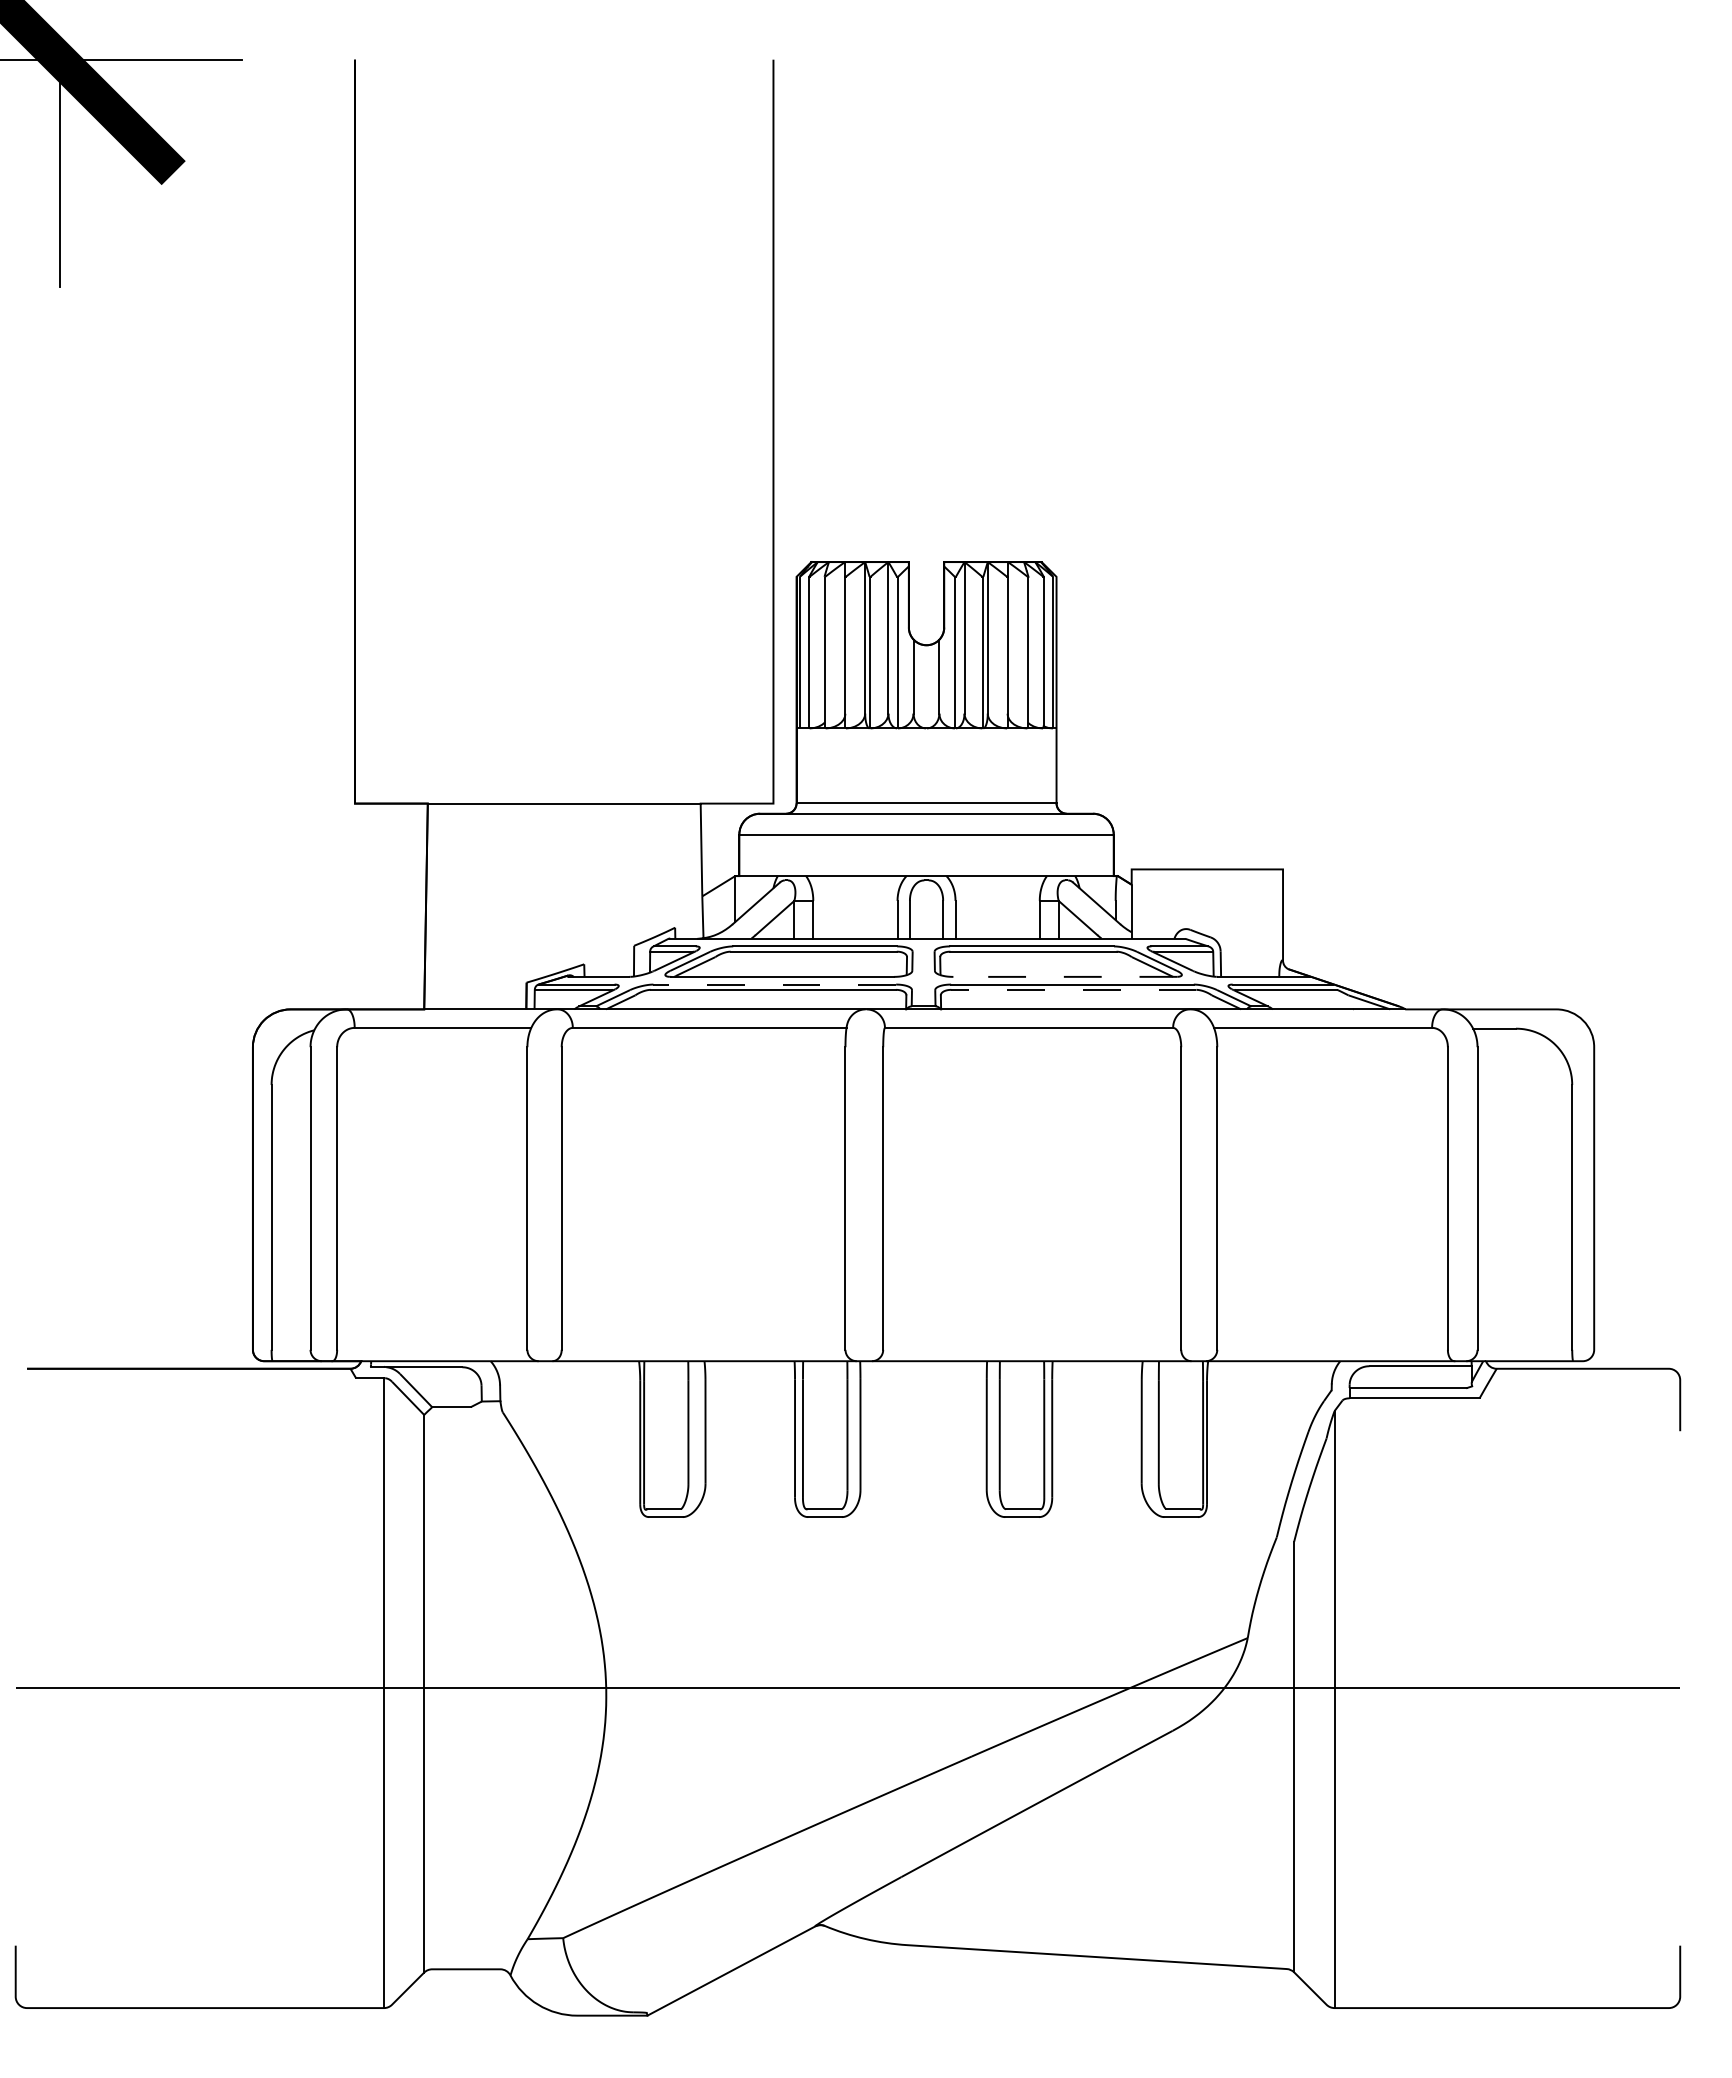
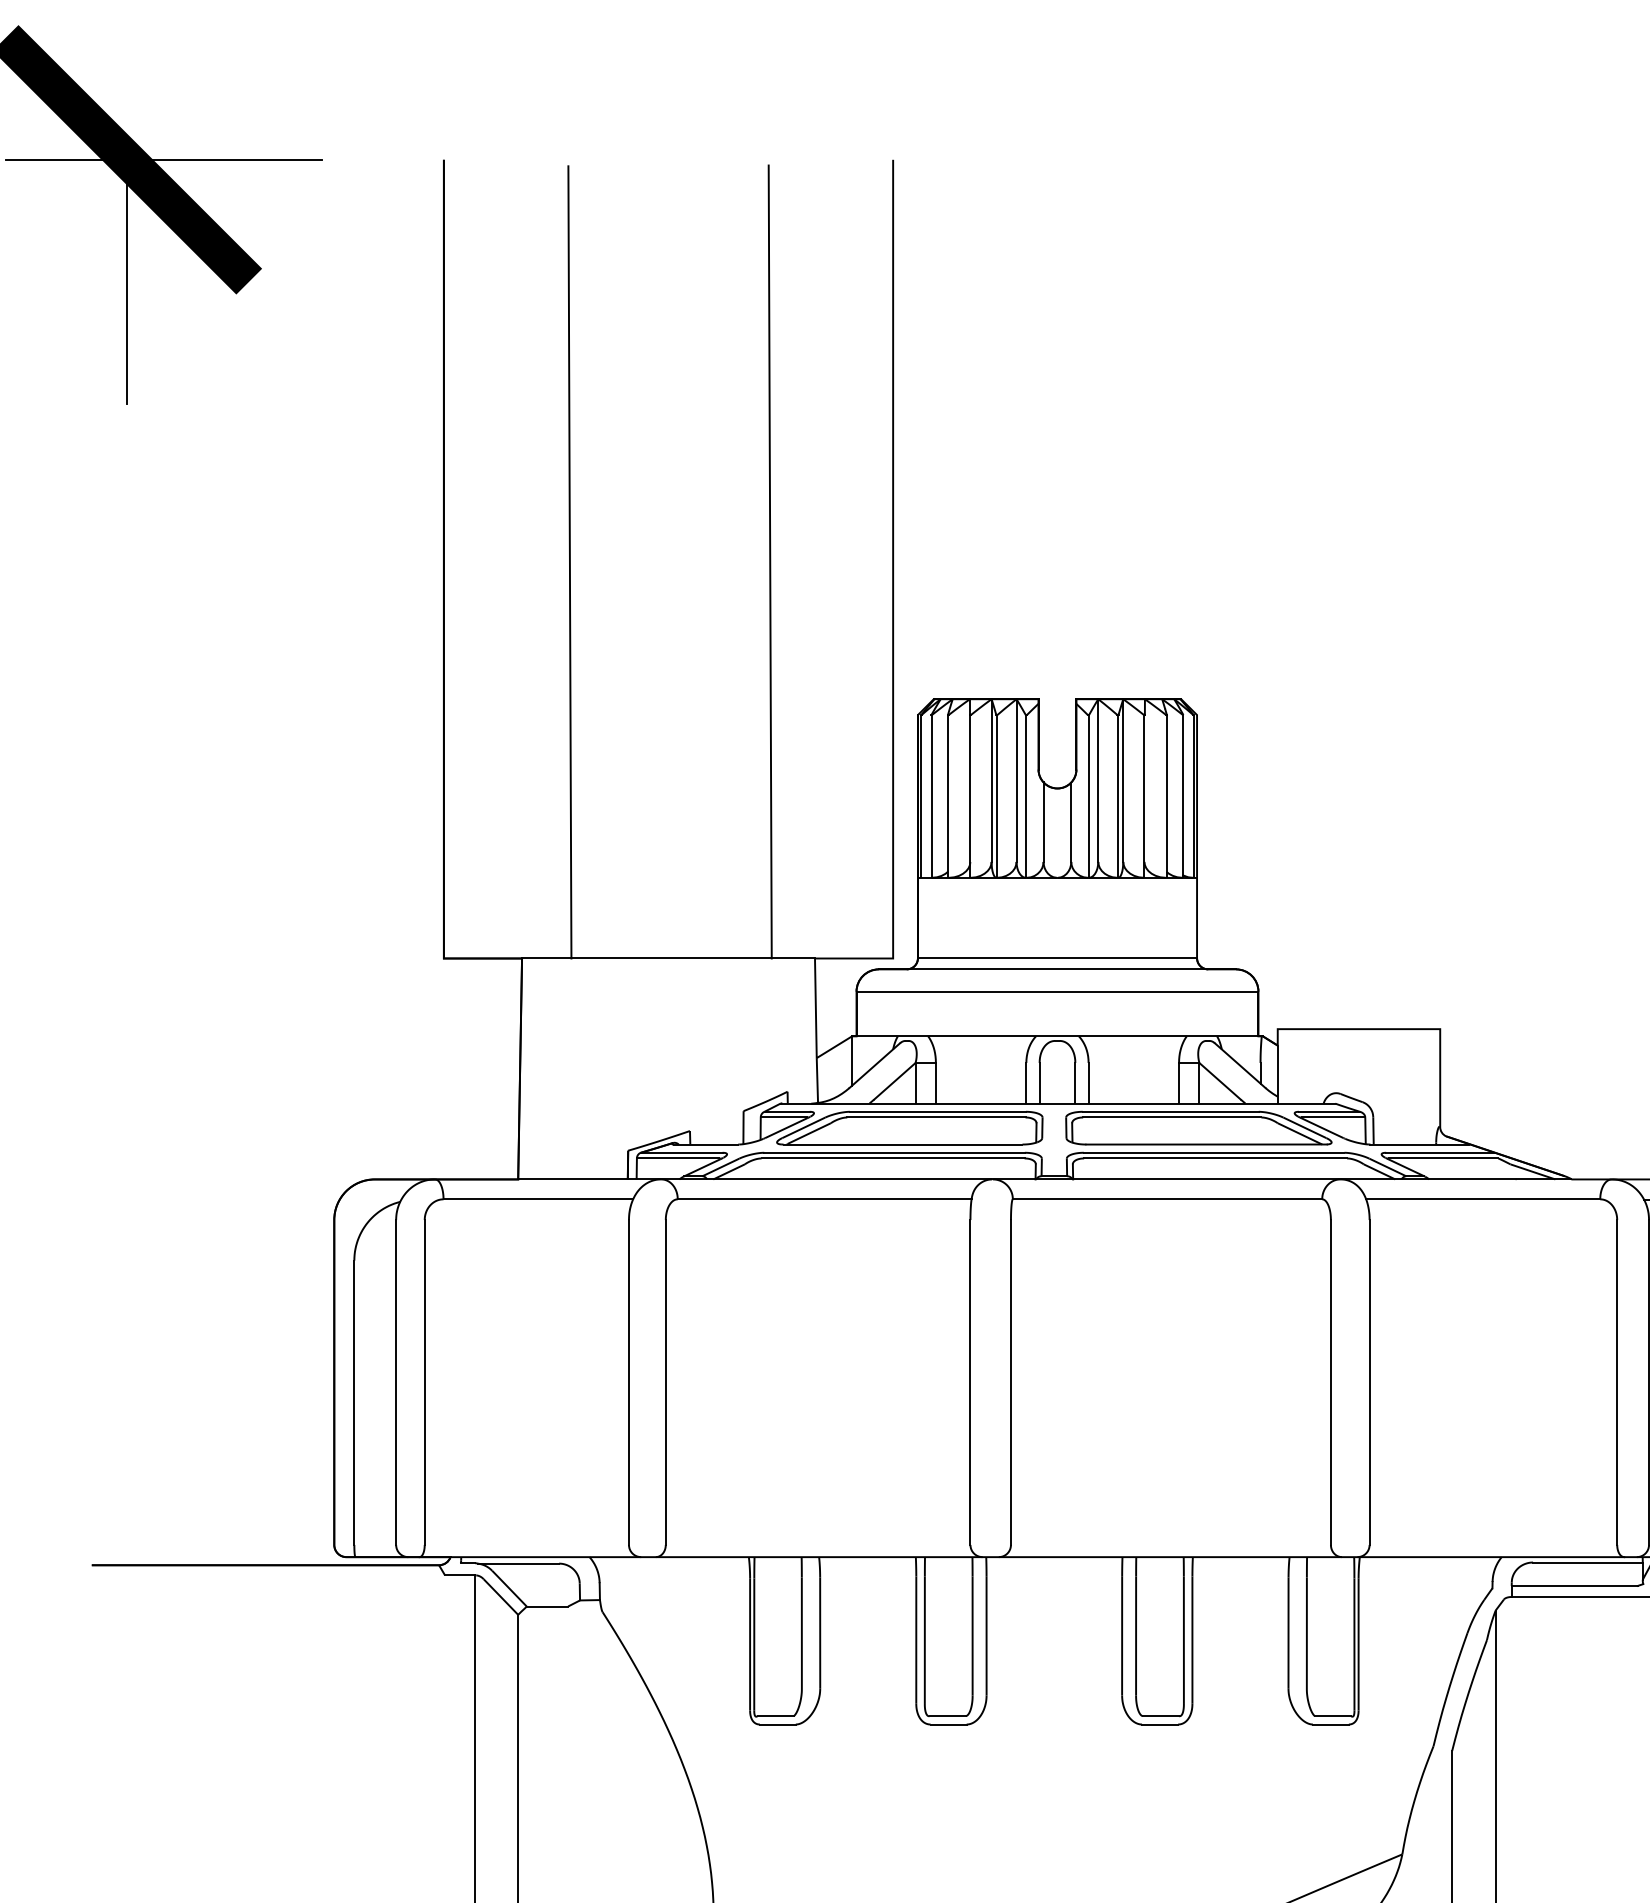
line: (658, 433) -> (769, 561), added
line: (471, 434) -> (568, 562), added
line: (1065, 976) -> (1206, 1144), dashed -> solid
line: (774, 984) -> (894, 1152), dashed -> solid
line: (1073, 989) -> (1215, 1158), dashed -> solid

